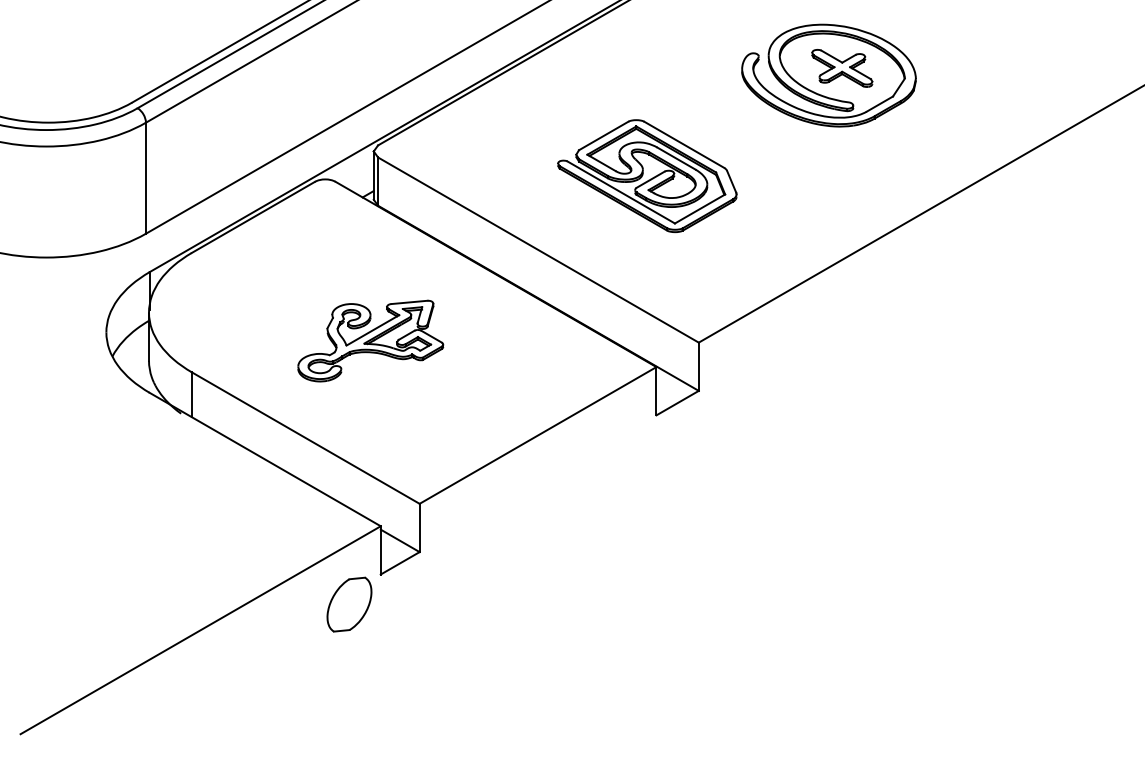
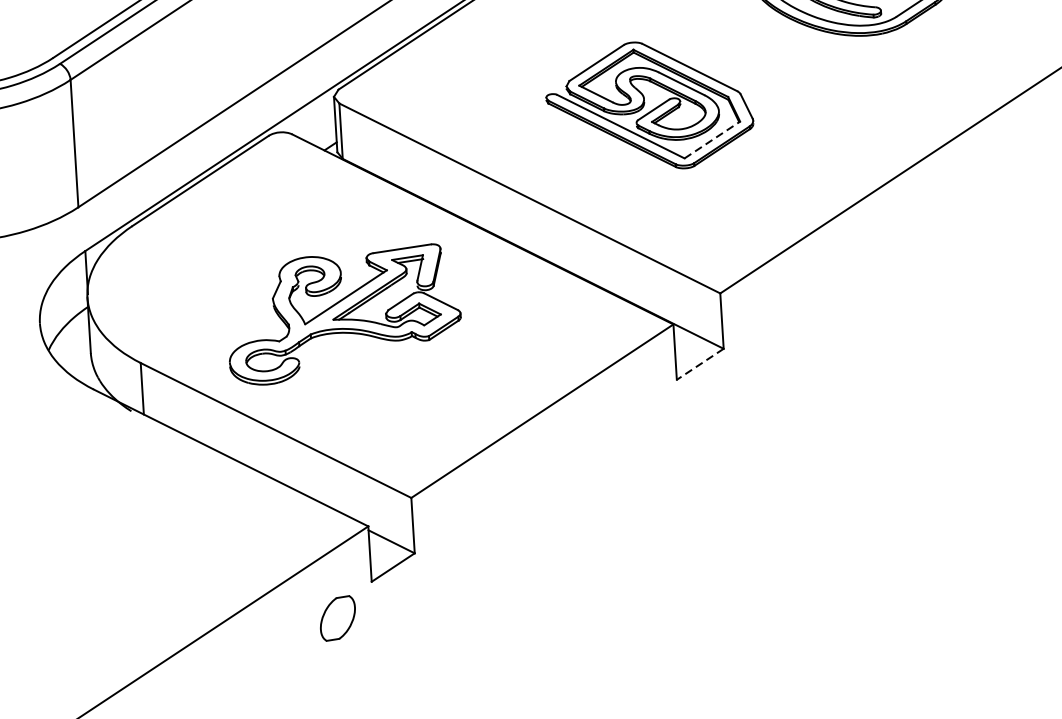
line: (700, 208) -> (712, 139), solid -> dashed
part: (370, 340) -> (343, 314), size x1.4
line: (677, 403) -> (700, 364), solid -> dashed
part: (349, 604) -> (337, 618), size x0.7

